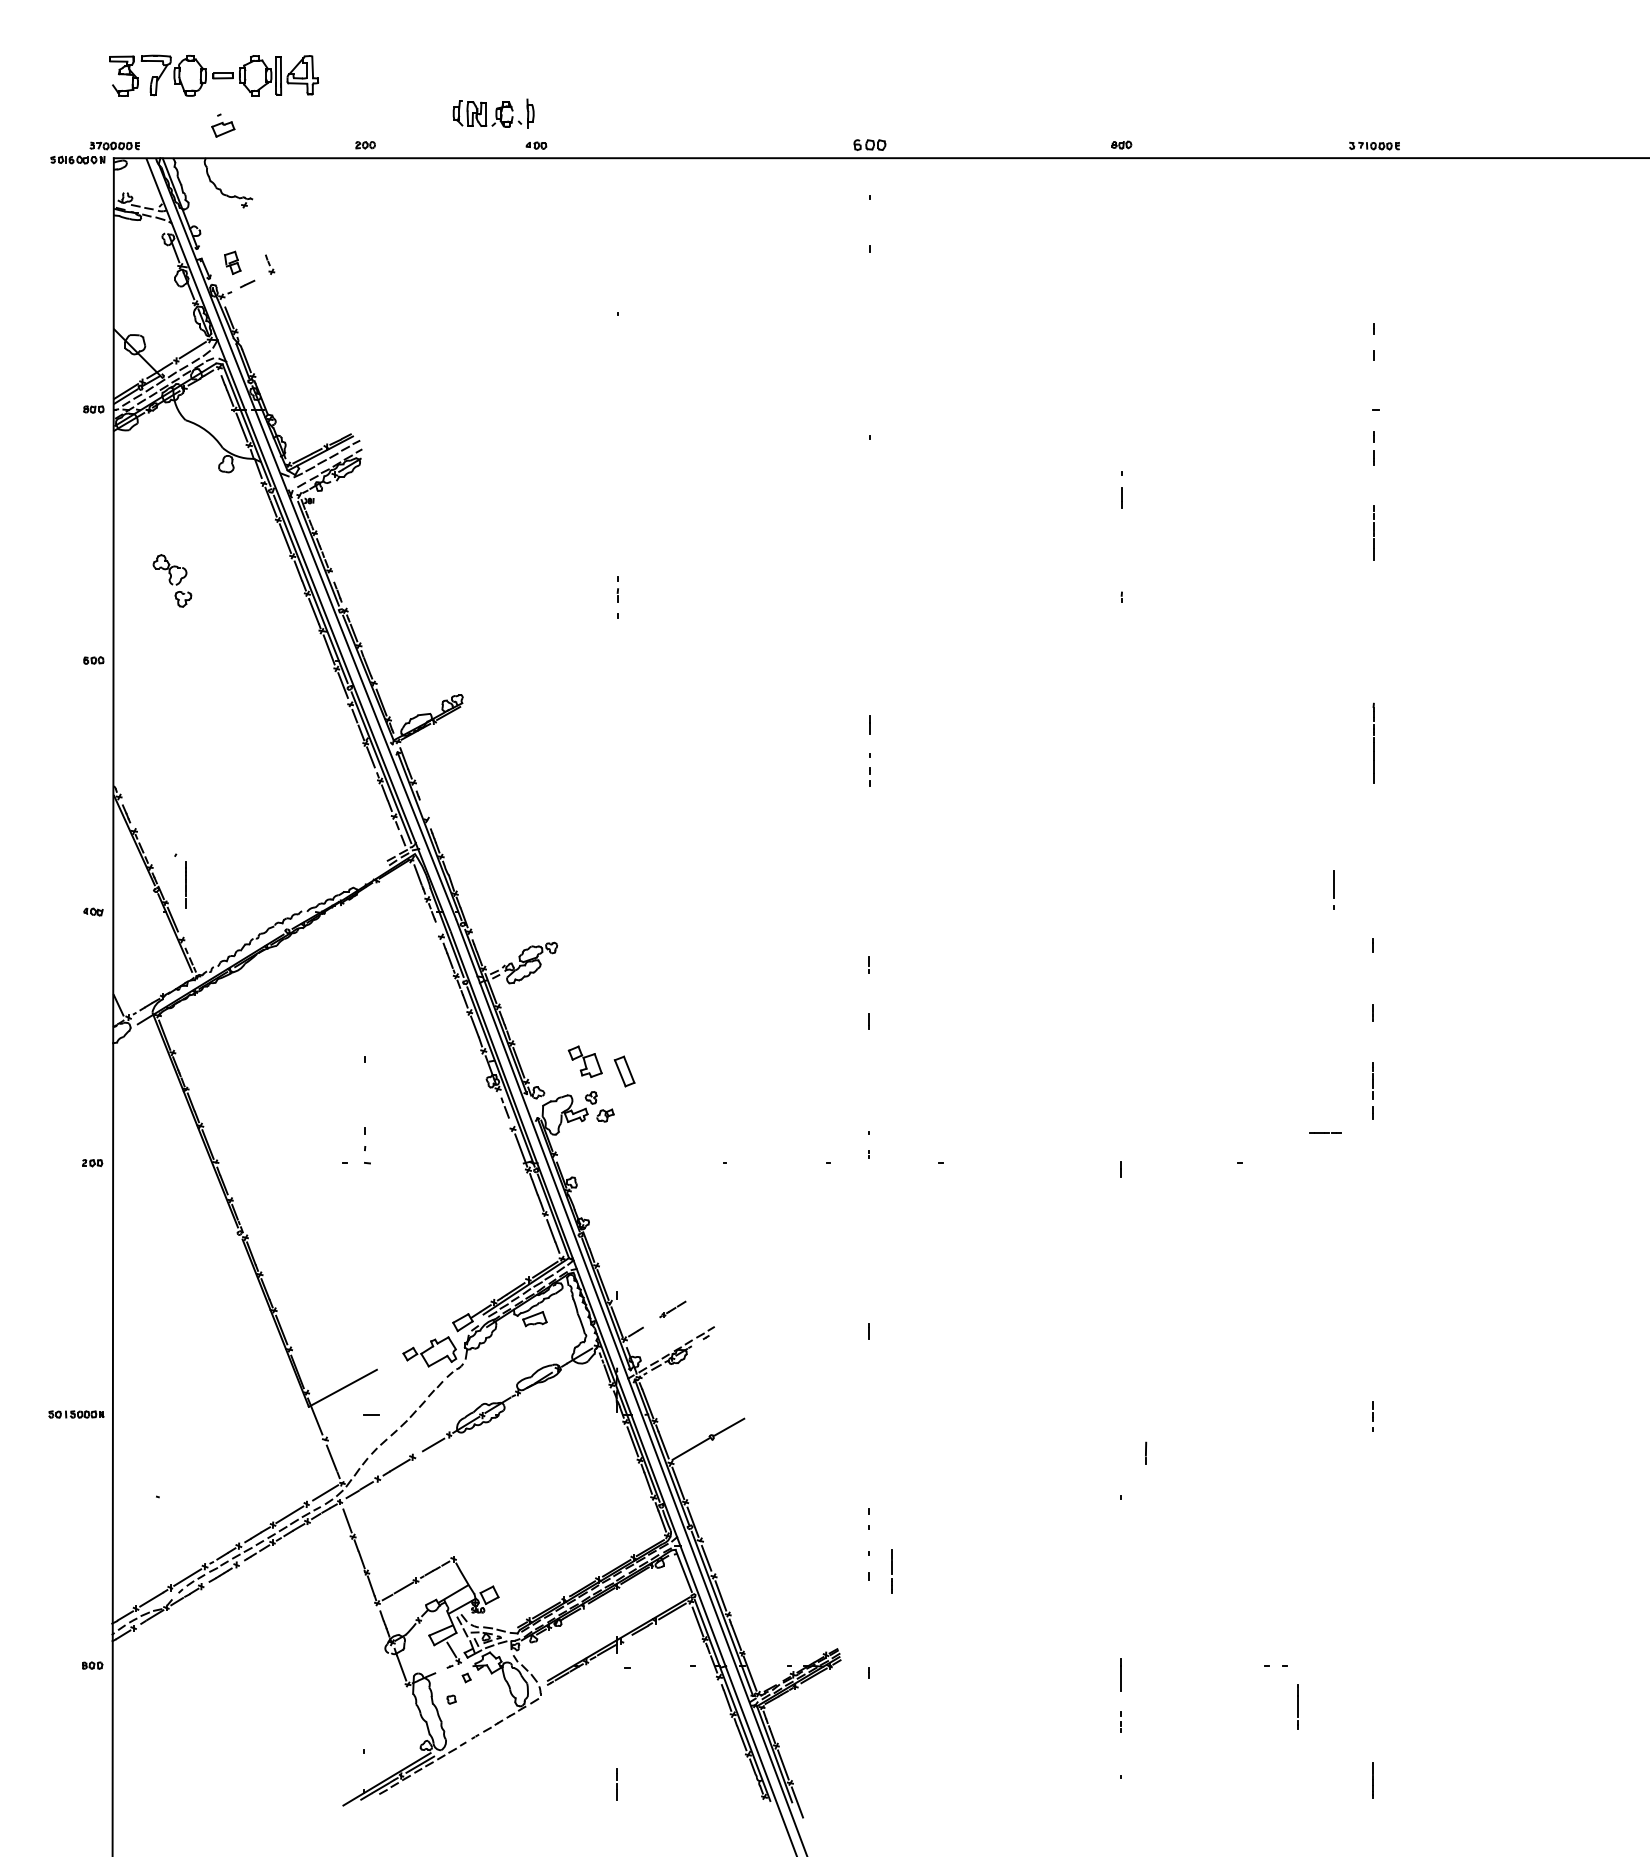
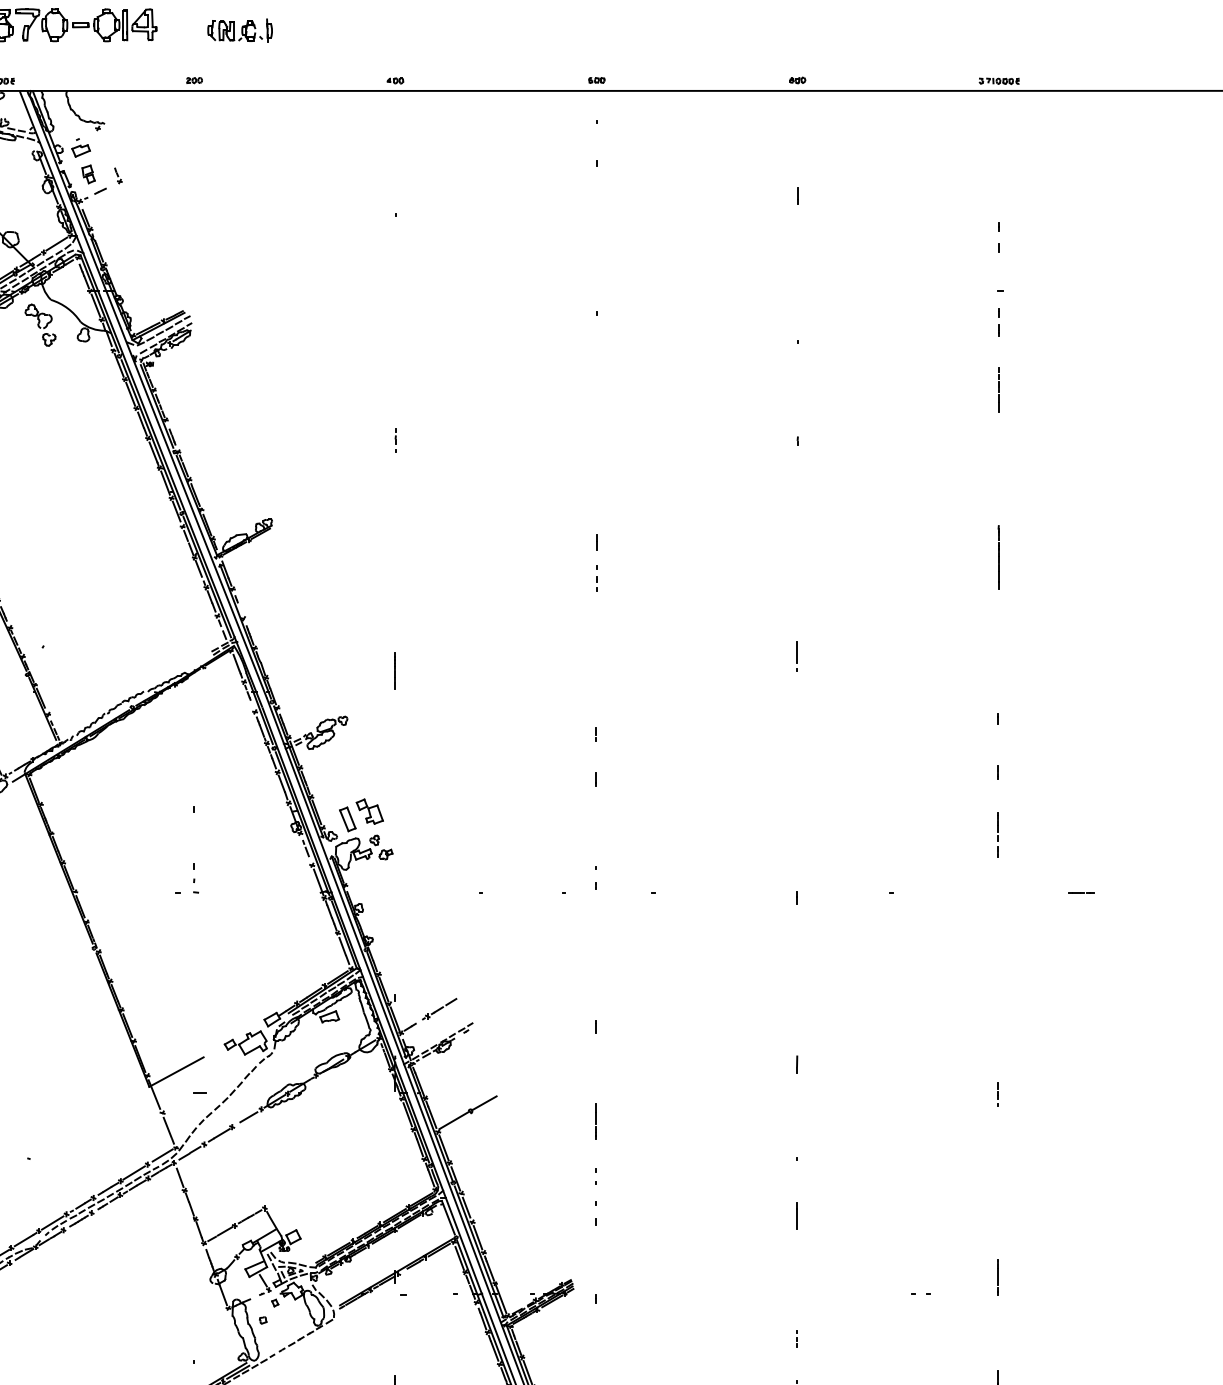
part: (493, 113) -> (239, 30), moved
part: (223, 125) -> (81, 147), moved
part: (869, 144) -> (596, 80), size x0.62
part: (536, 145) -> (395, 80), moved
line: (1121, 497) -> (797, 195), moved
part: (172, 580) -> (40, 324), moved
part: (617, 596) -> (395, 440), size x0.71
line: (185, 884) -> (394, 670), moved
line: (1333, 889) -> (796, 655), moved
part: (624, 1071) -> (347, 819), moved
line: (1325, 1132) -> (1081, 891), moved
part: (672, 1309) -> (439, 1009), size x1.67
line: (1146, 1452) -> (797, 1064), moved
line: (891, 1571) -> (595, 1121), moved
line: (1120, 1674) -> (796, 1215), moved
line: (1297, 1706) -> (997, 1277), moved

